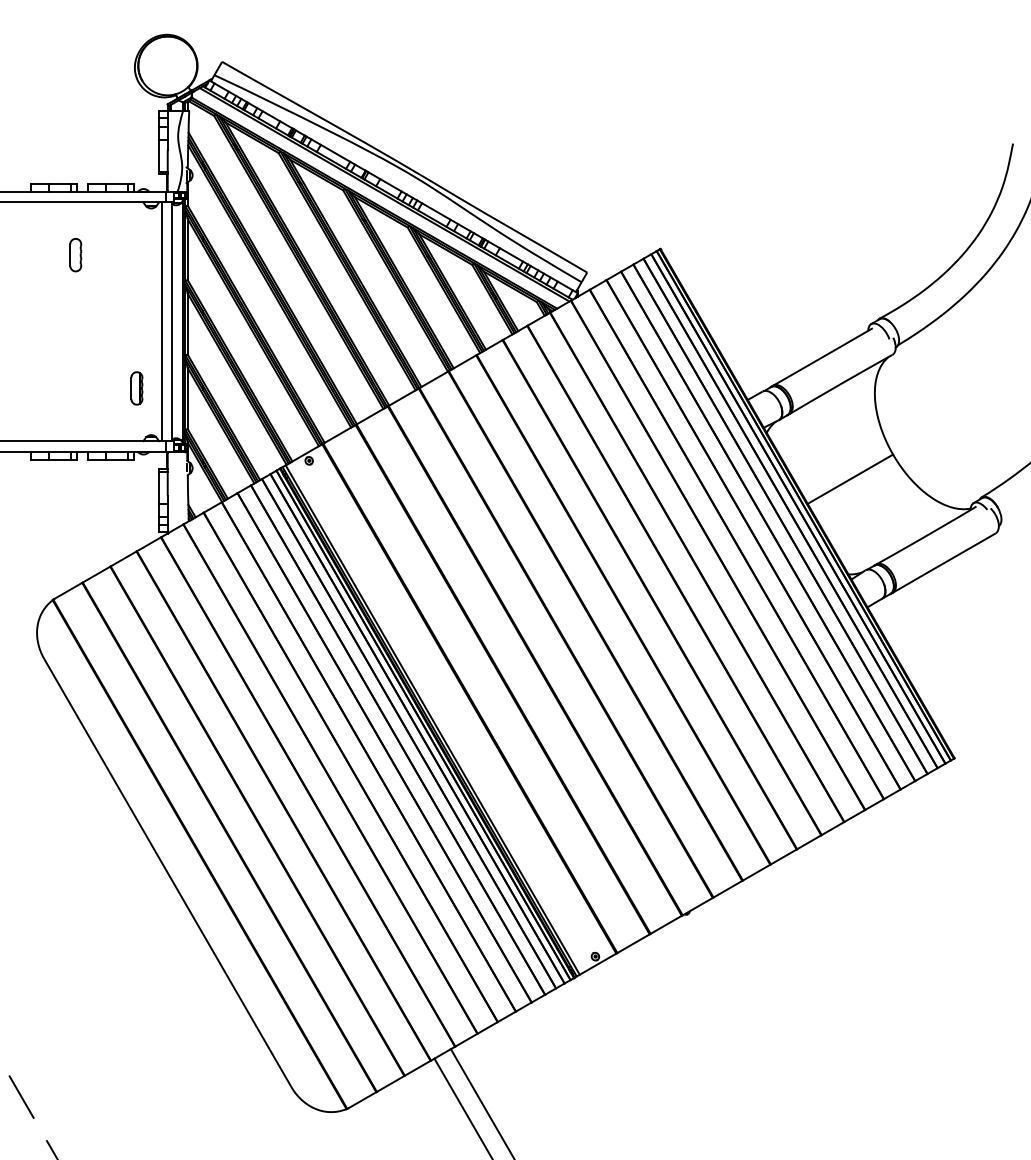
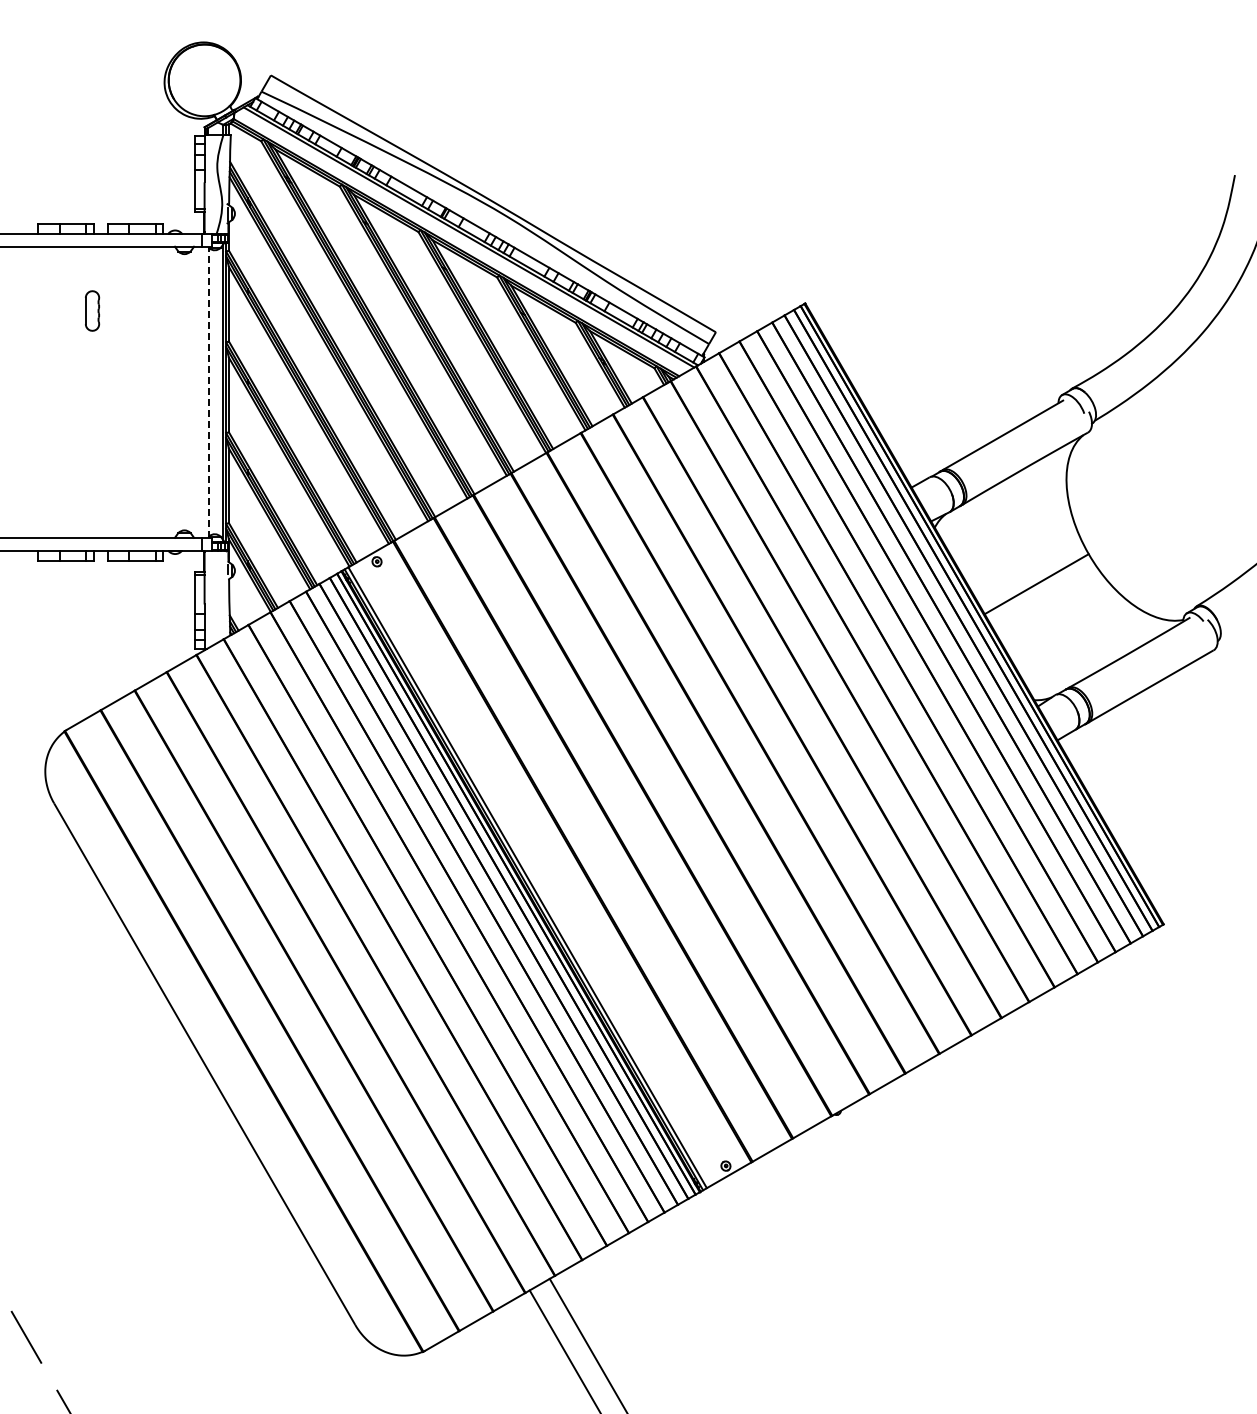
line: (161, 321) -> (197, 391), removed
line: (171, 321) -> (209, 392), solid -> dashed
part: (136, 388) -> (166, 473), removed

